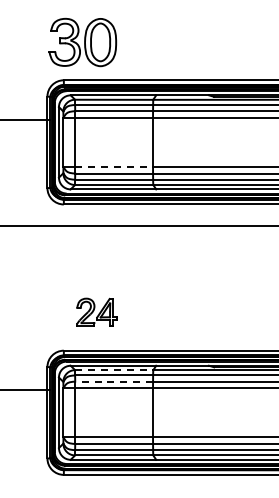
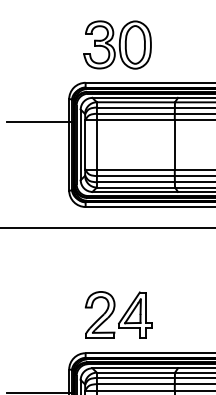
part: (82, 42) -> (117, 45), moved
line: (114, 167) -> (136, 170), dashed -> solid
part: (96, 312) -> (118, 315), size x1.67
line: (114, 370) -> (136, 373), dashed -> solid
line: (114, 381) -> (136, 384), dashed -> solid

